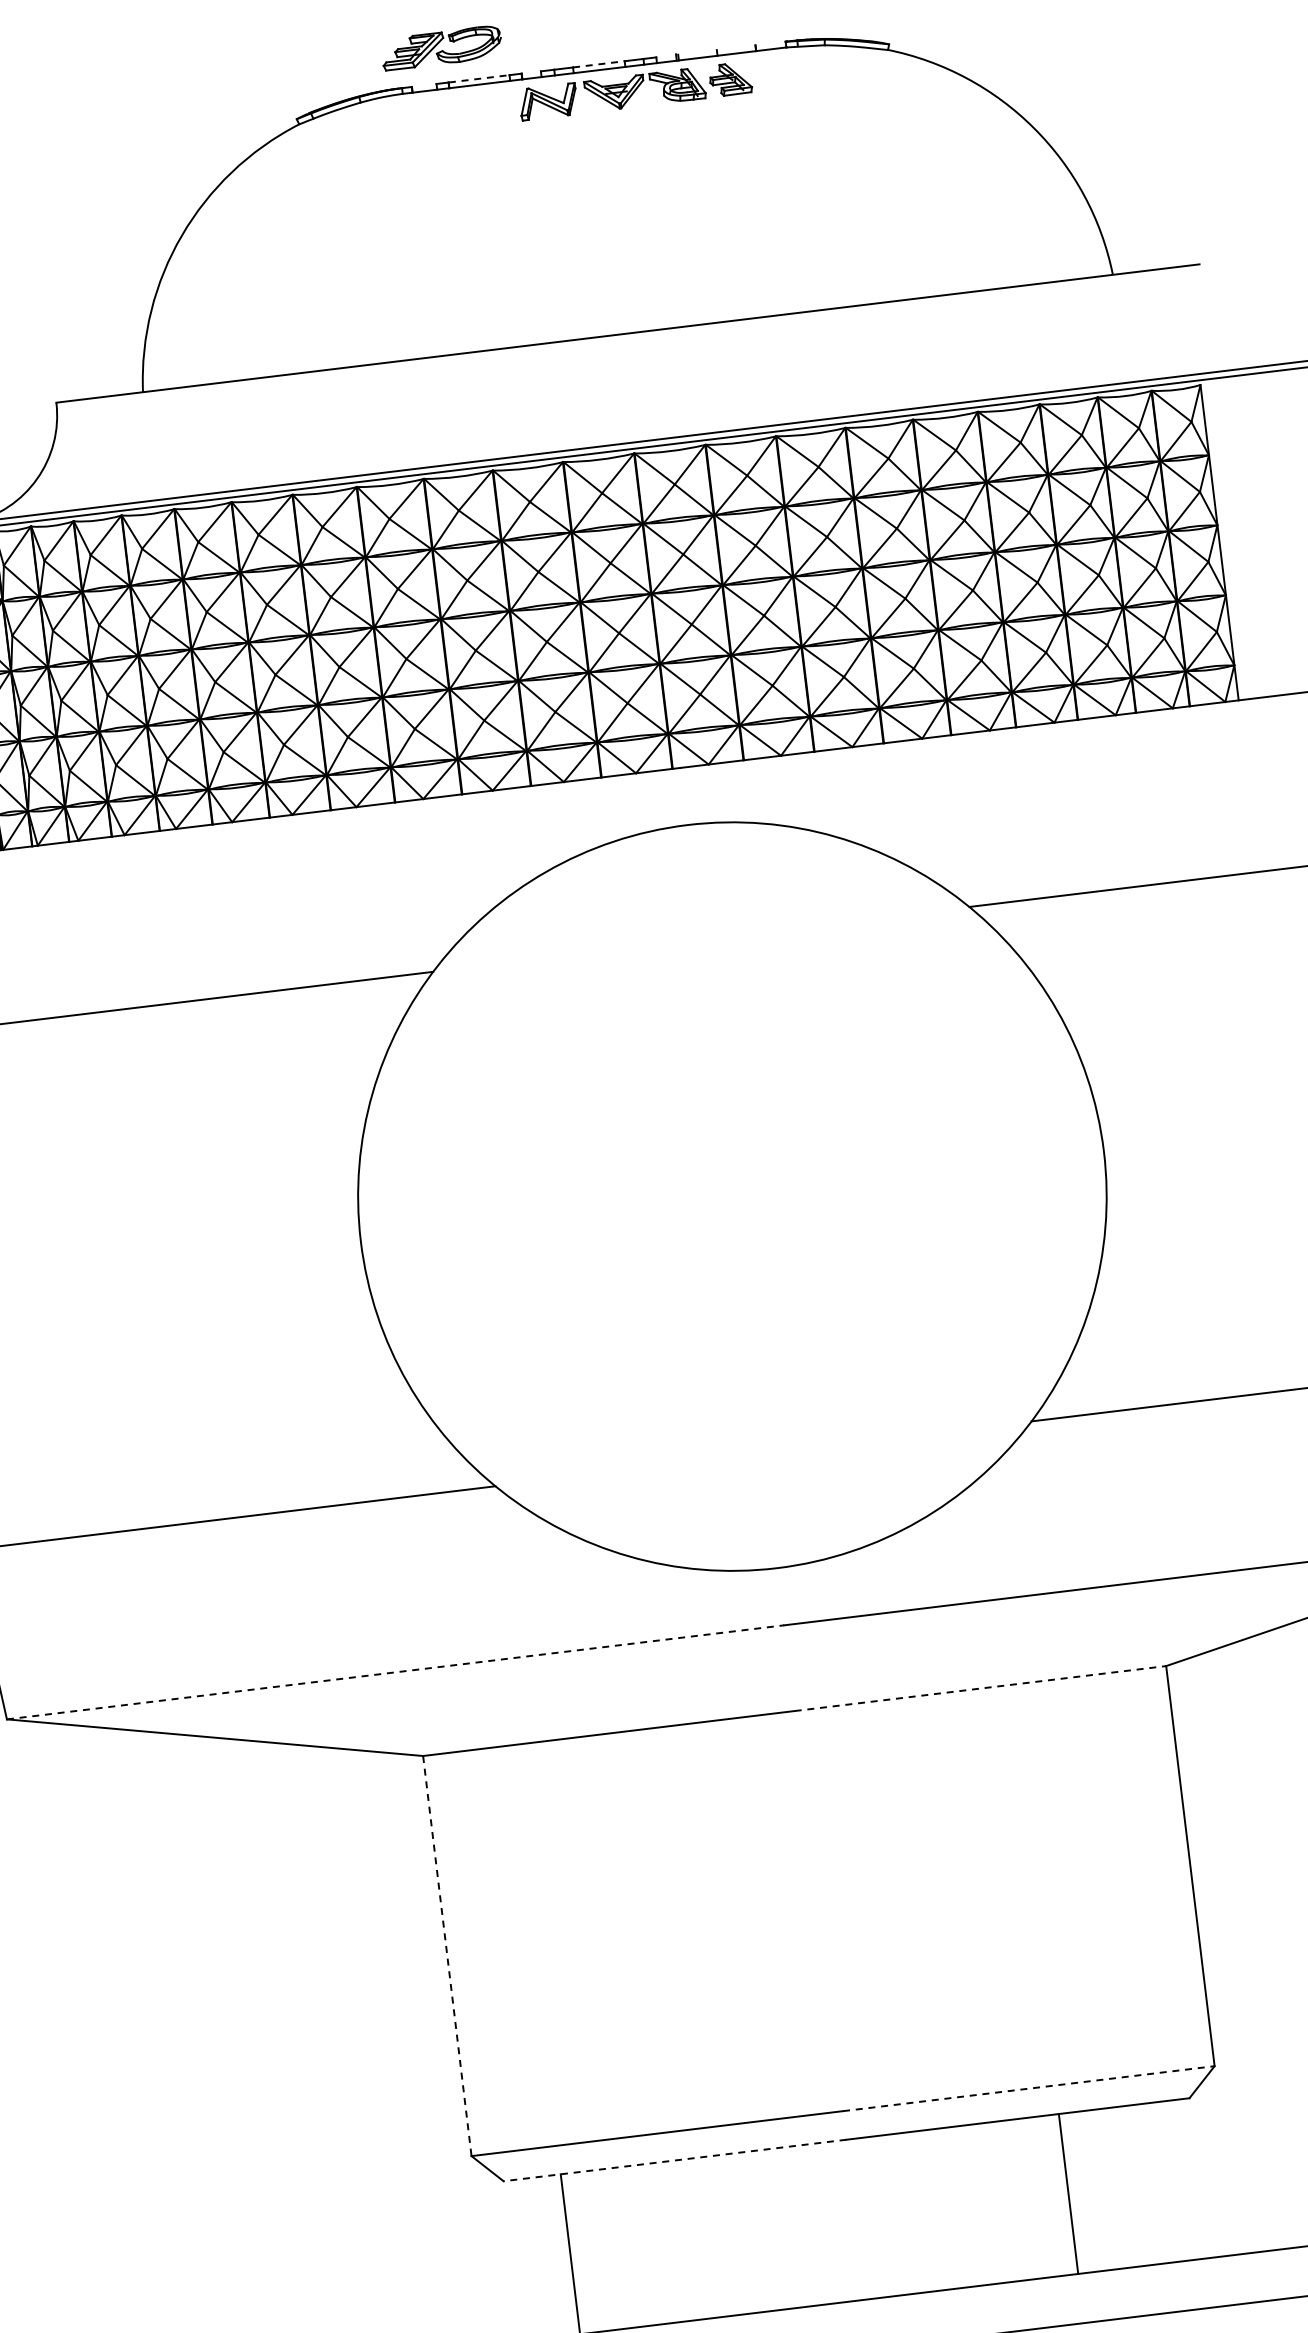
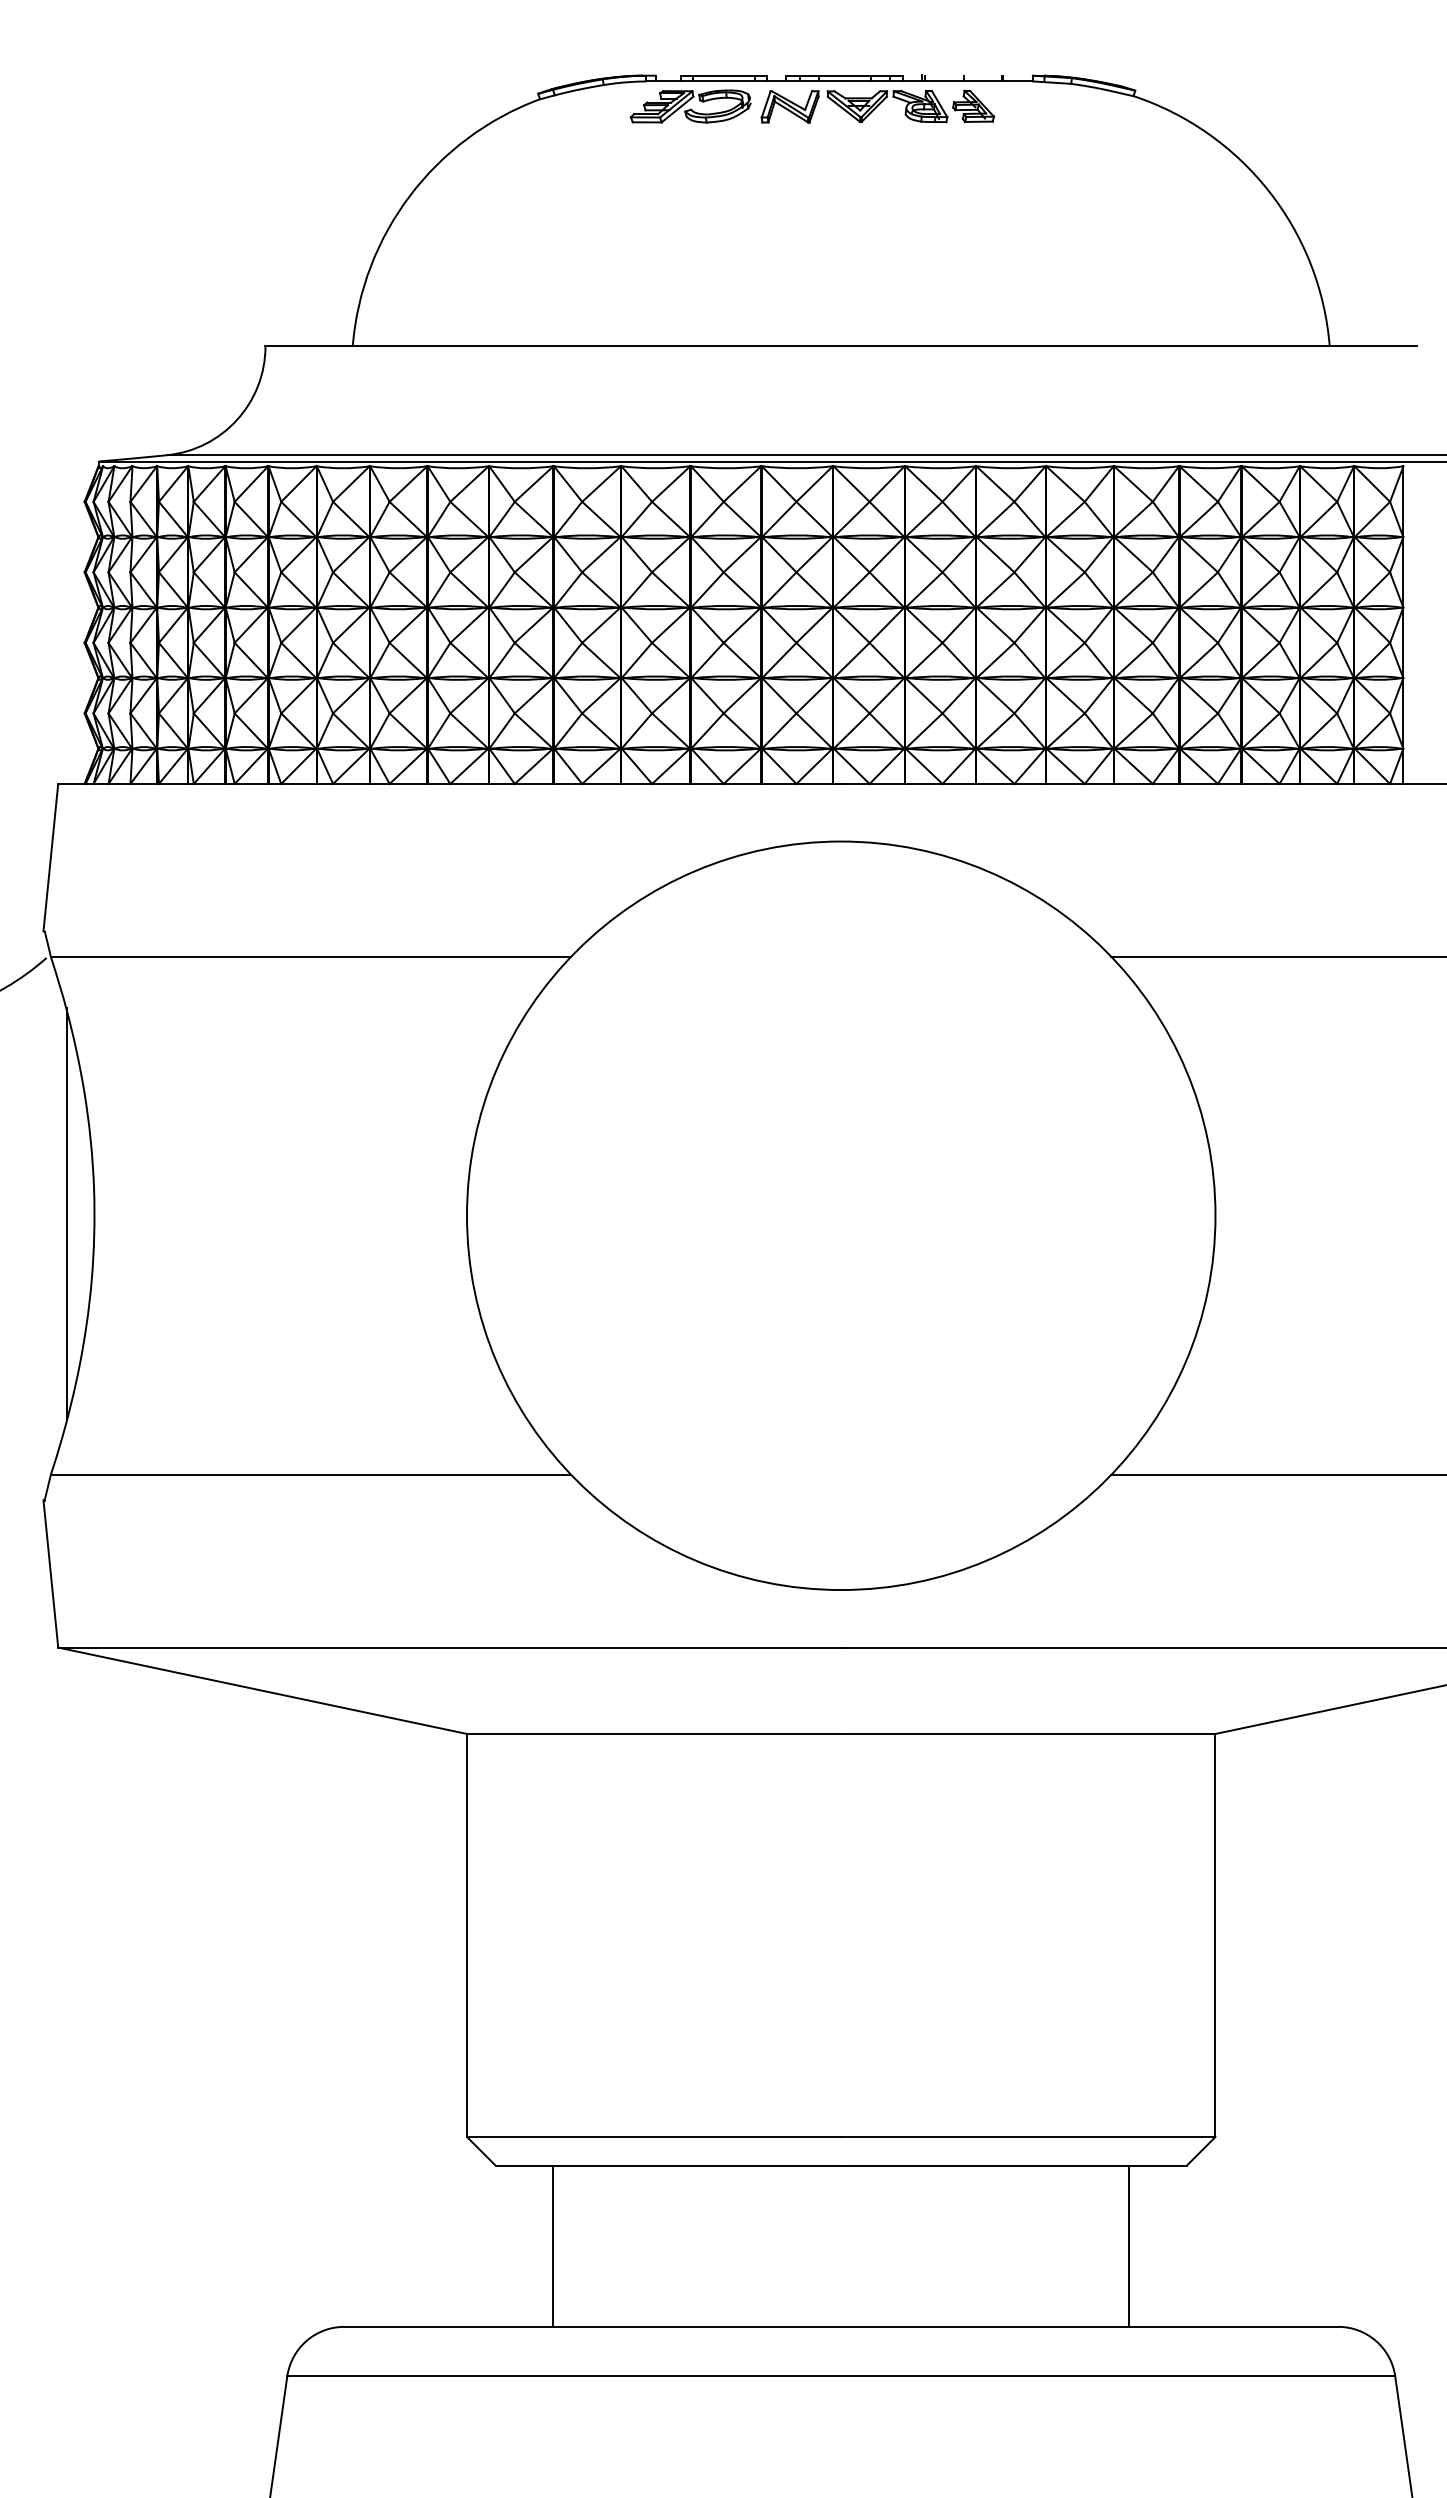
part: (441, 47) -> (690, 106), moved
line: (599, 64) -> (845, 75), dashed -> solid
line: (479, 78) -> (724, 75), dashed -> solid
line: (395, 1672) -> (449, 1647), dashed -> solid
line: (980, 1688) -> (1028, 1733), dashed -> solid
line: (447, 1956) -> (467, 1935), dashed -> solid
line: (1028, 2088) -> (1028, 2136), dashed -> solid
line: (675, 2160) -> (668, 2165), dashed -> solid
line: (1068, 2193) -> (1129, 2245), moved

